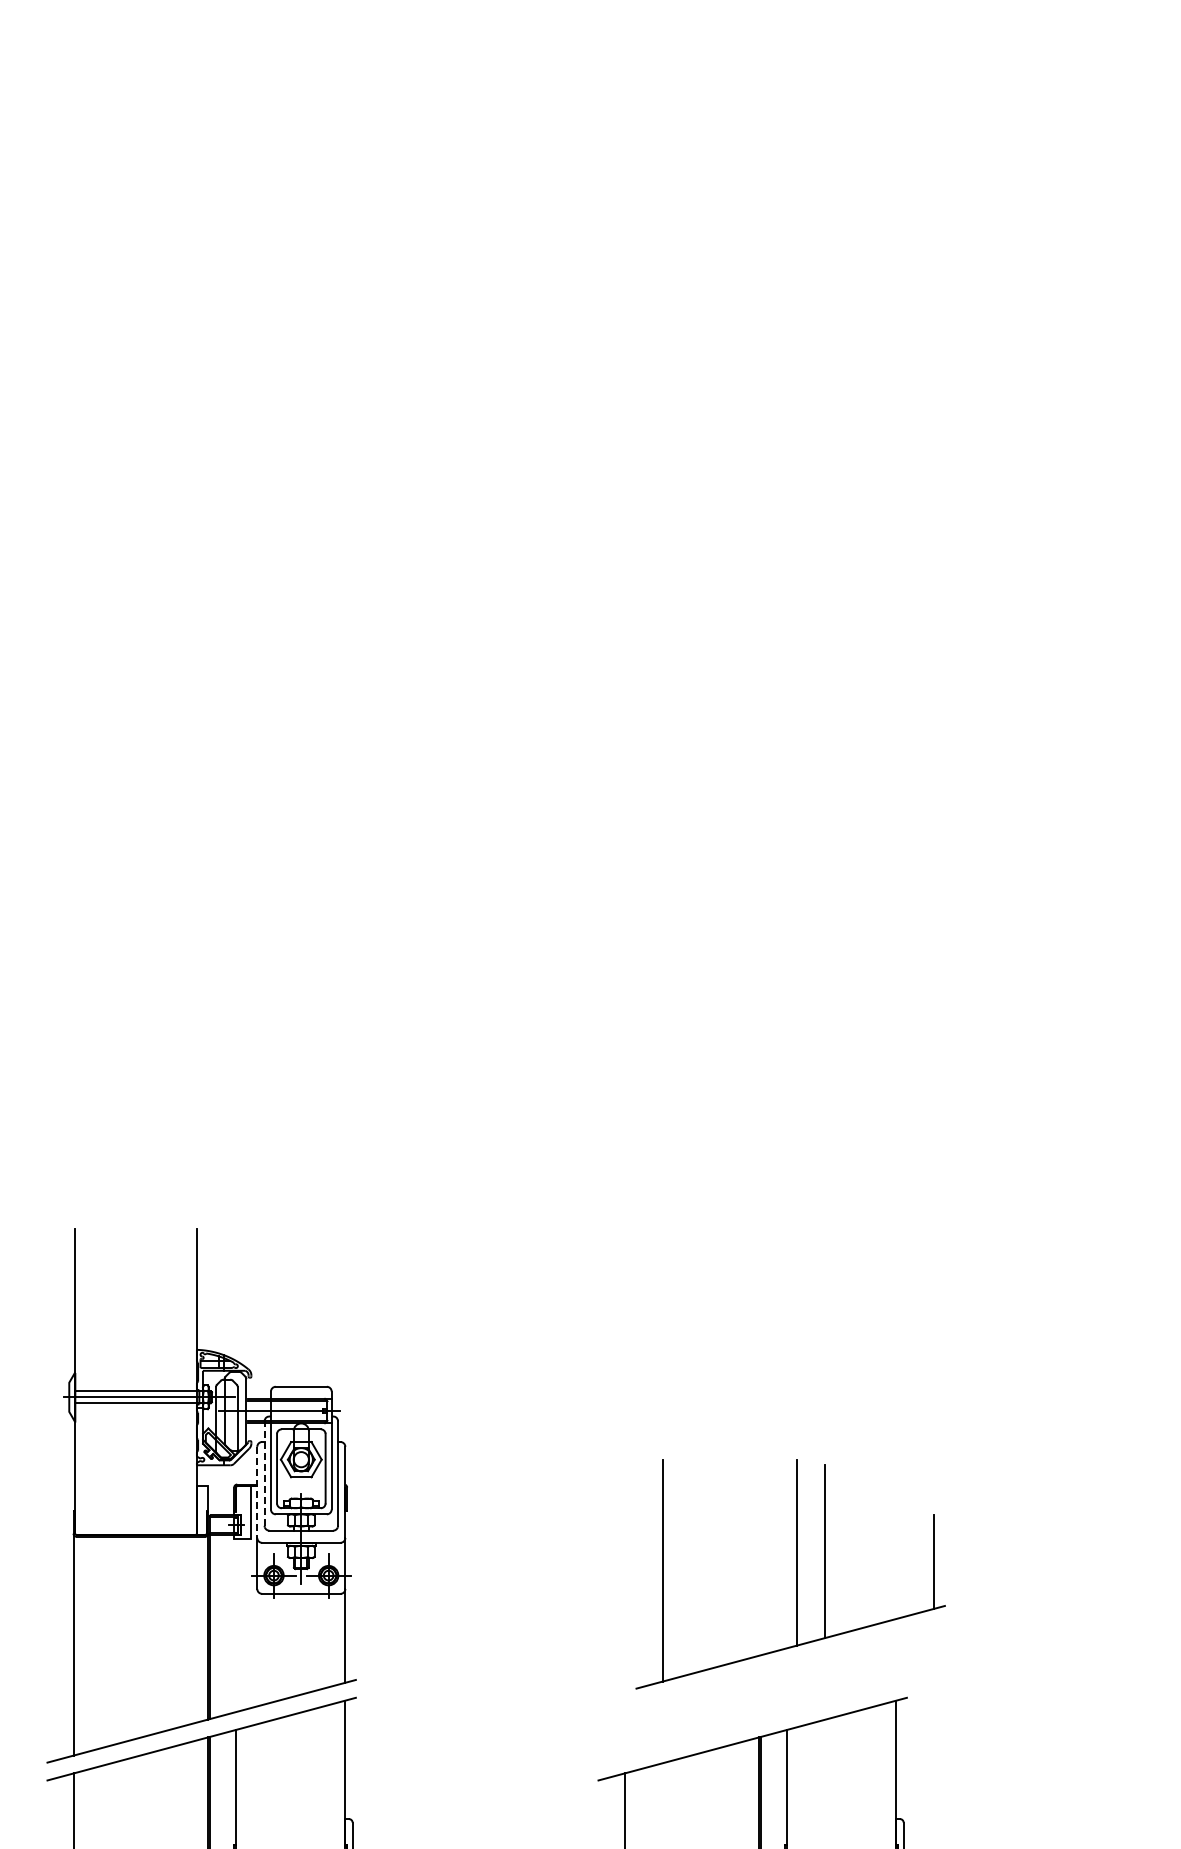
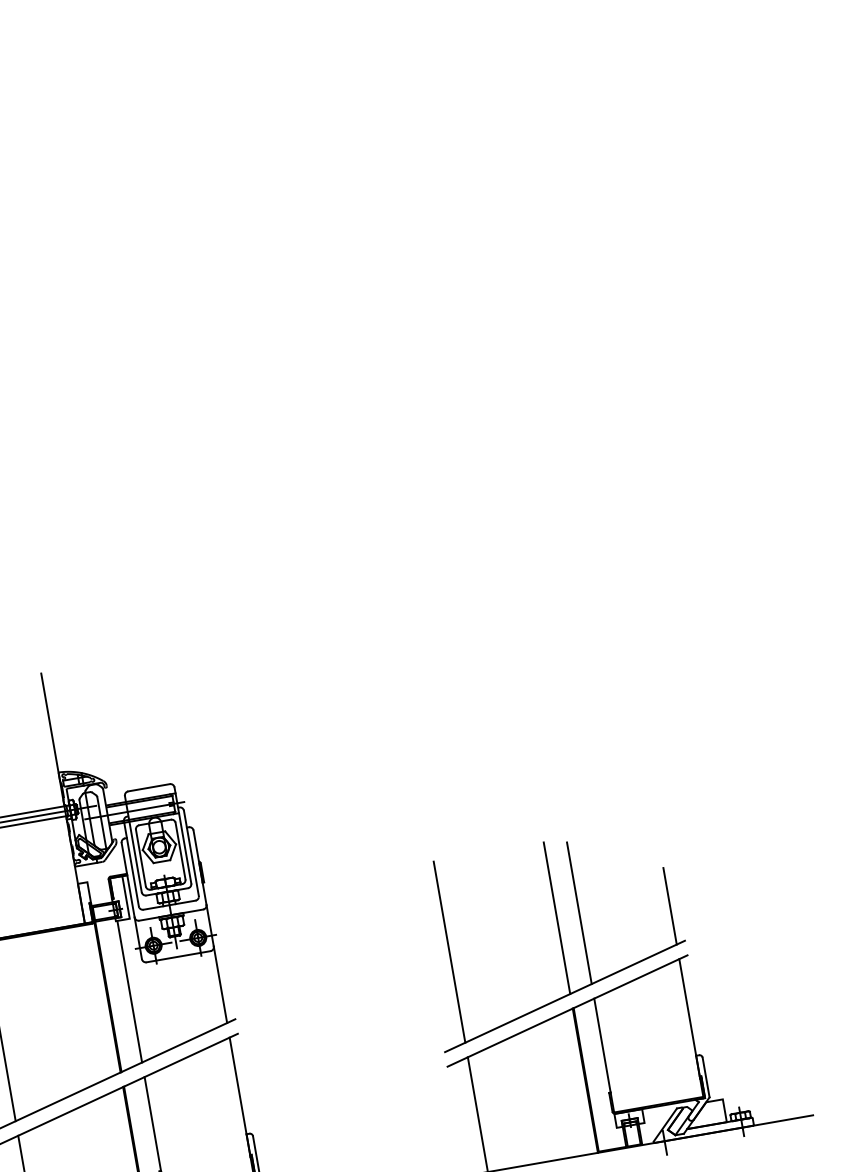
line: (264, 1473) -> (131, 863), dashed -> solid
line: (257, 1492) -> (128, 880), dashed -> solid
part: (790, 1574) -> (554, 937), moved
line: (236, 1625) -> (130, 991), added

